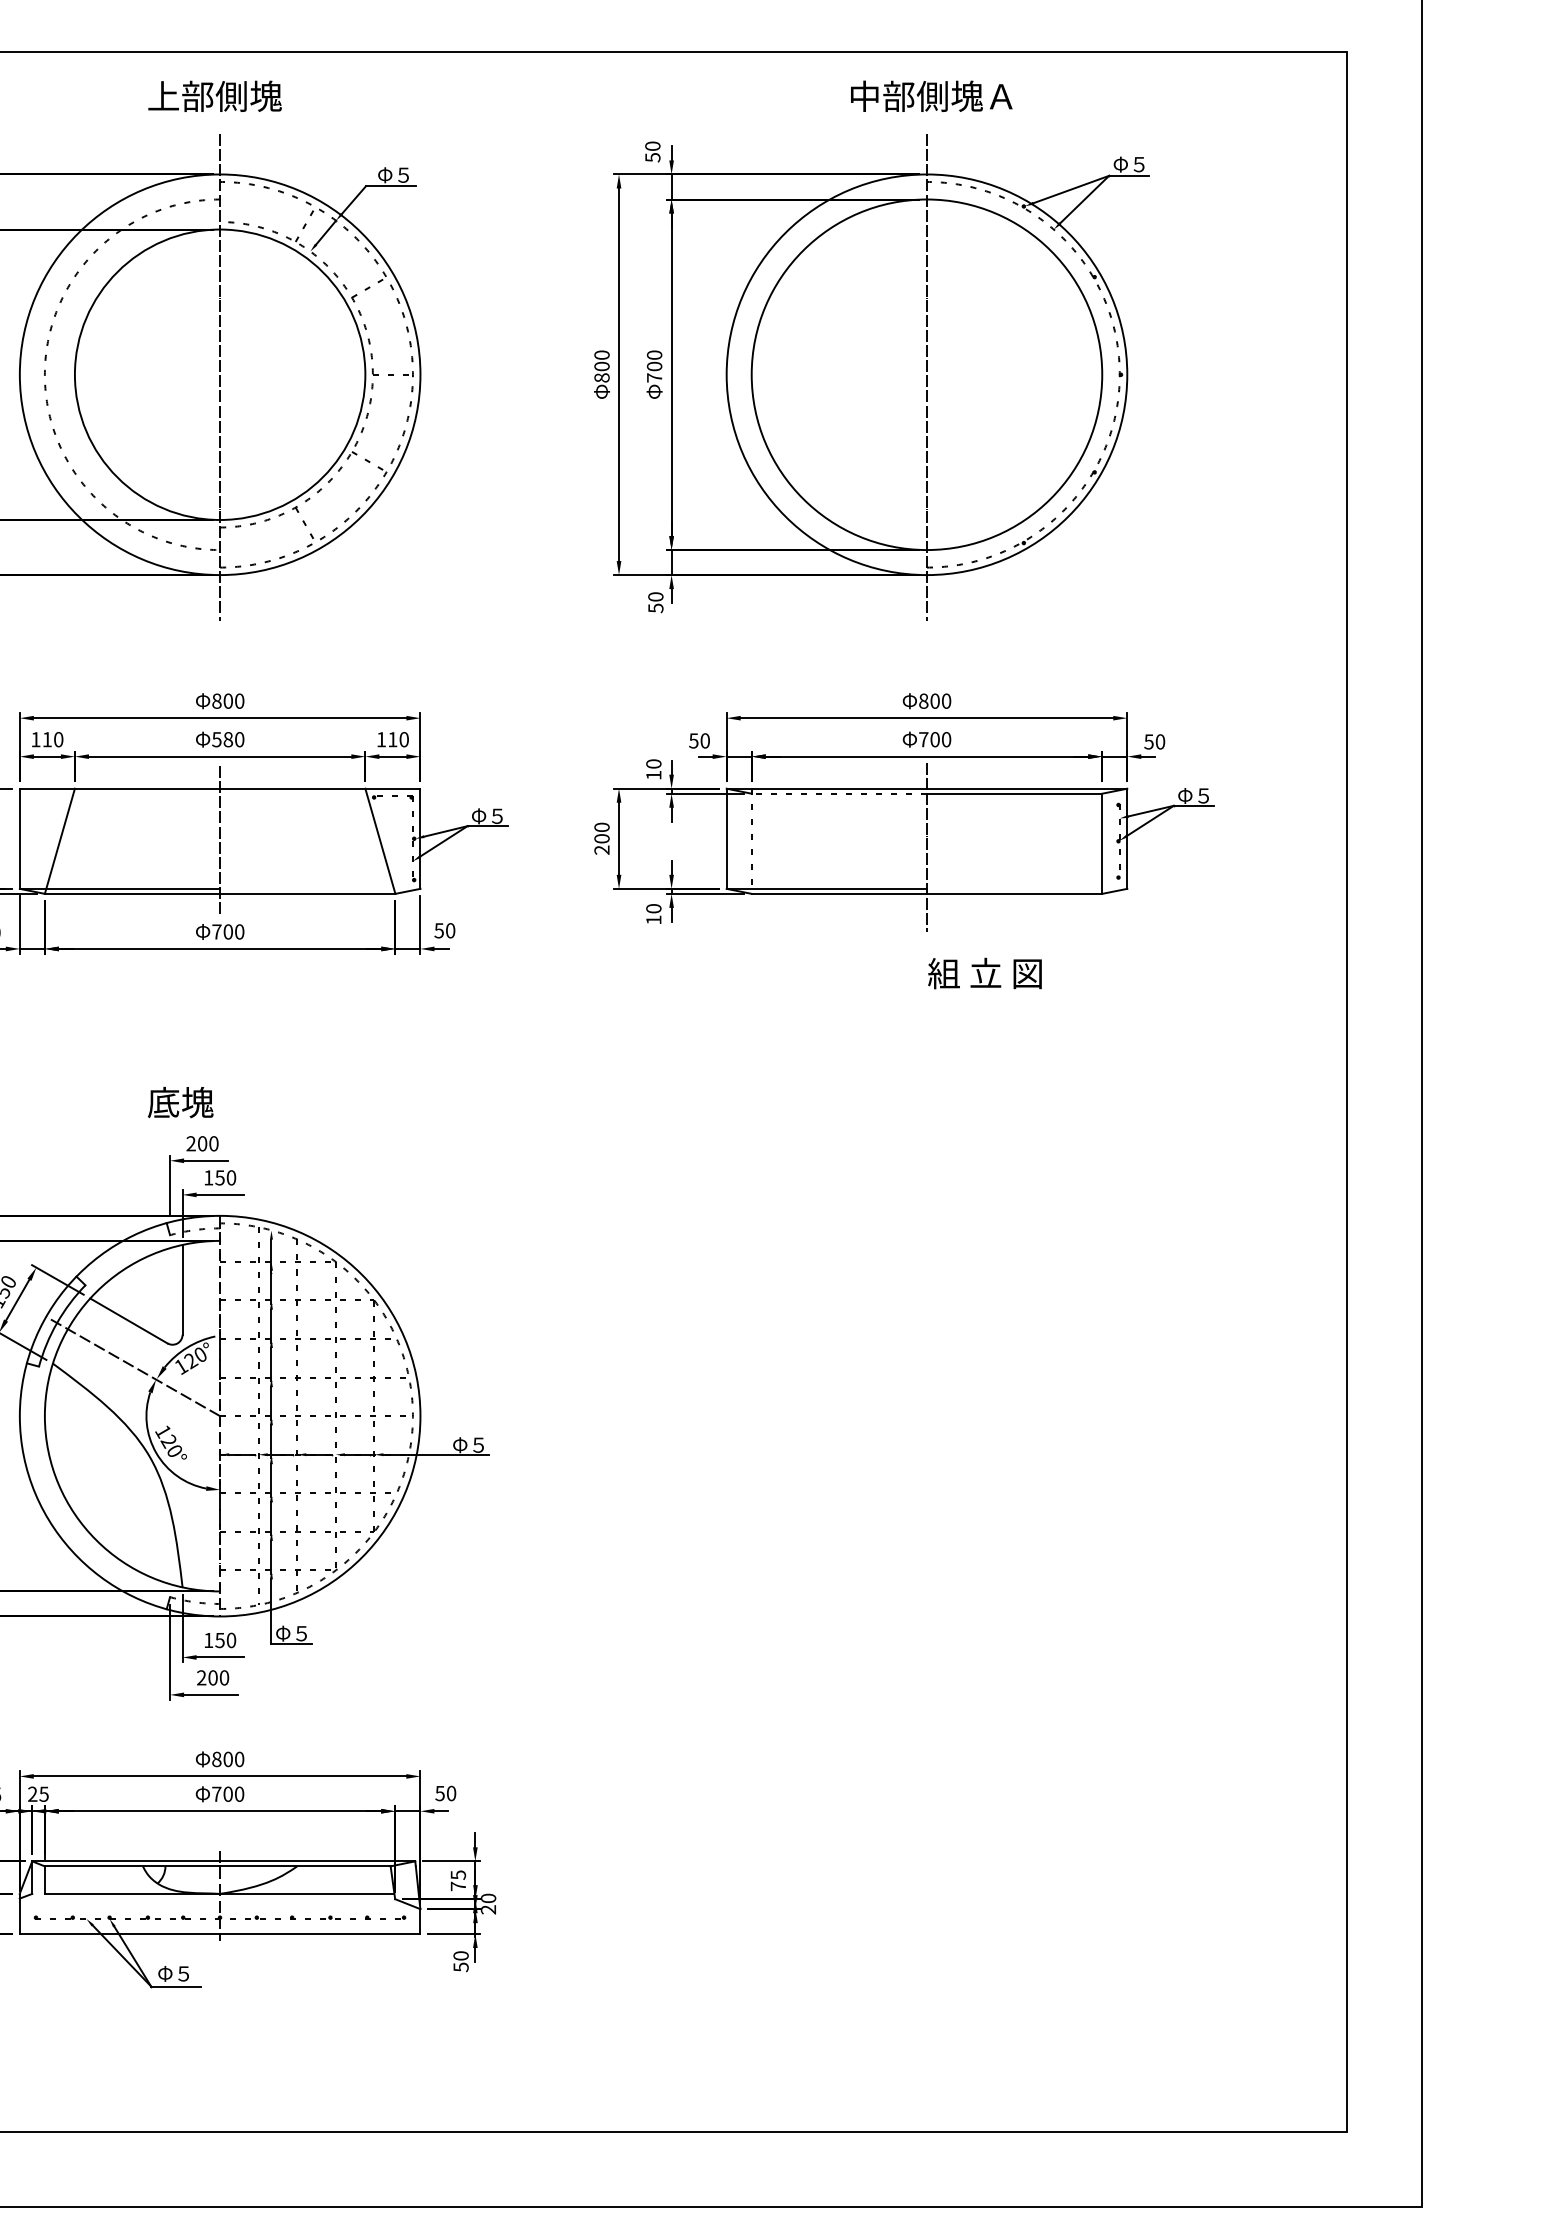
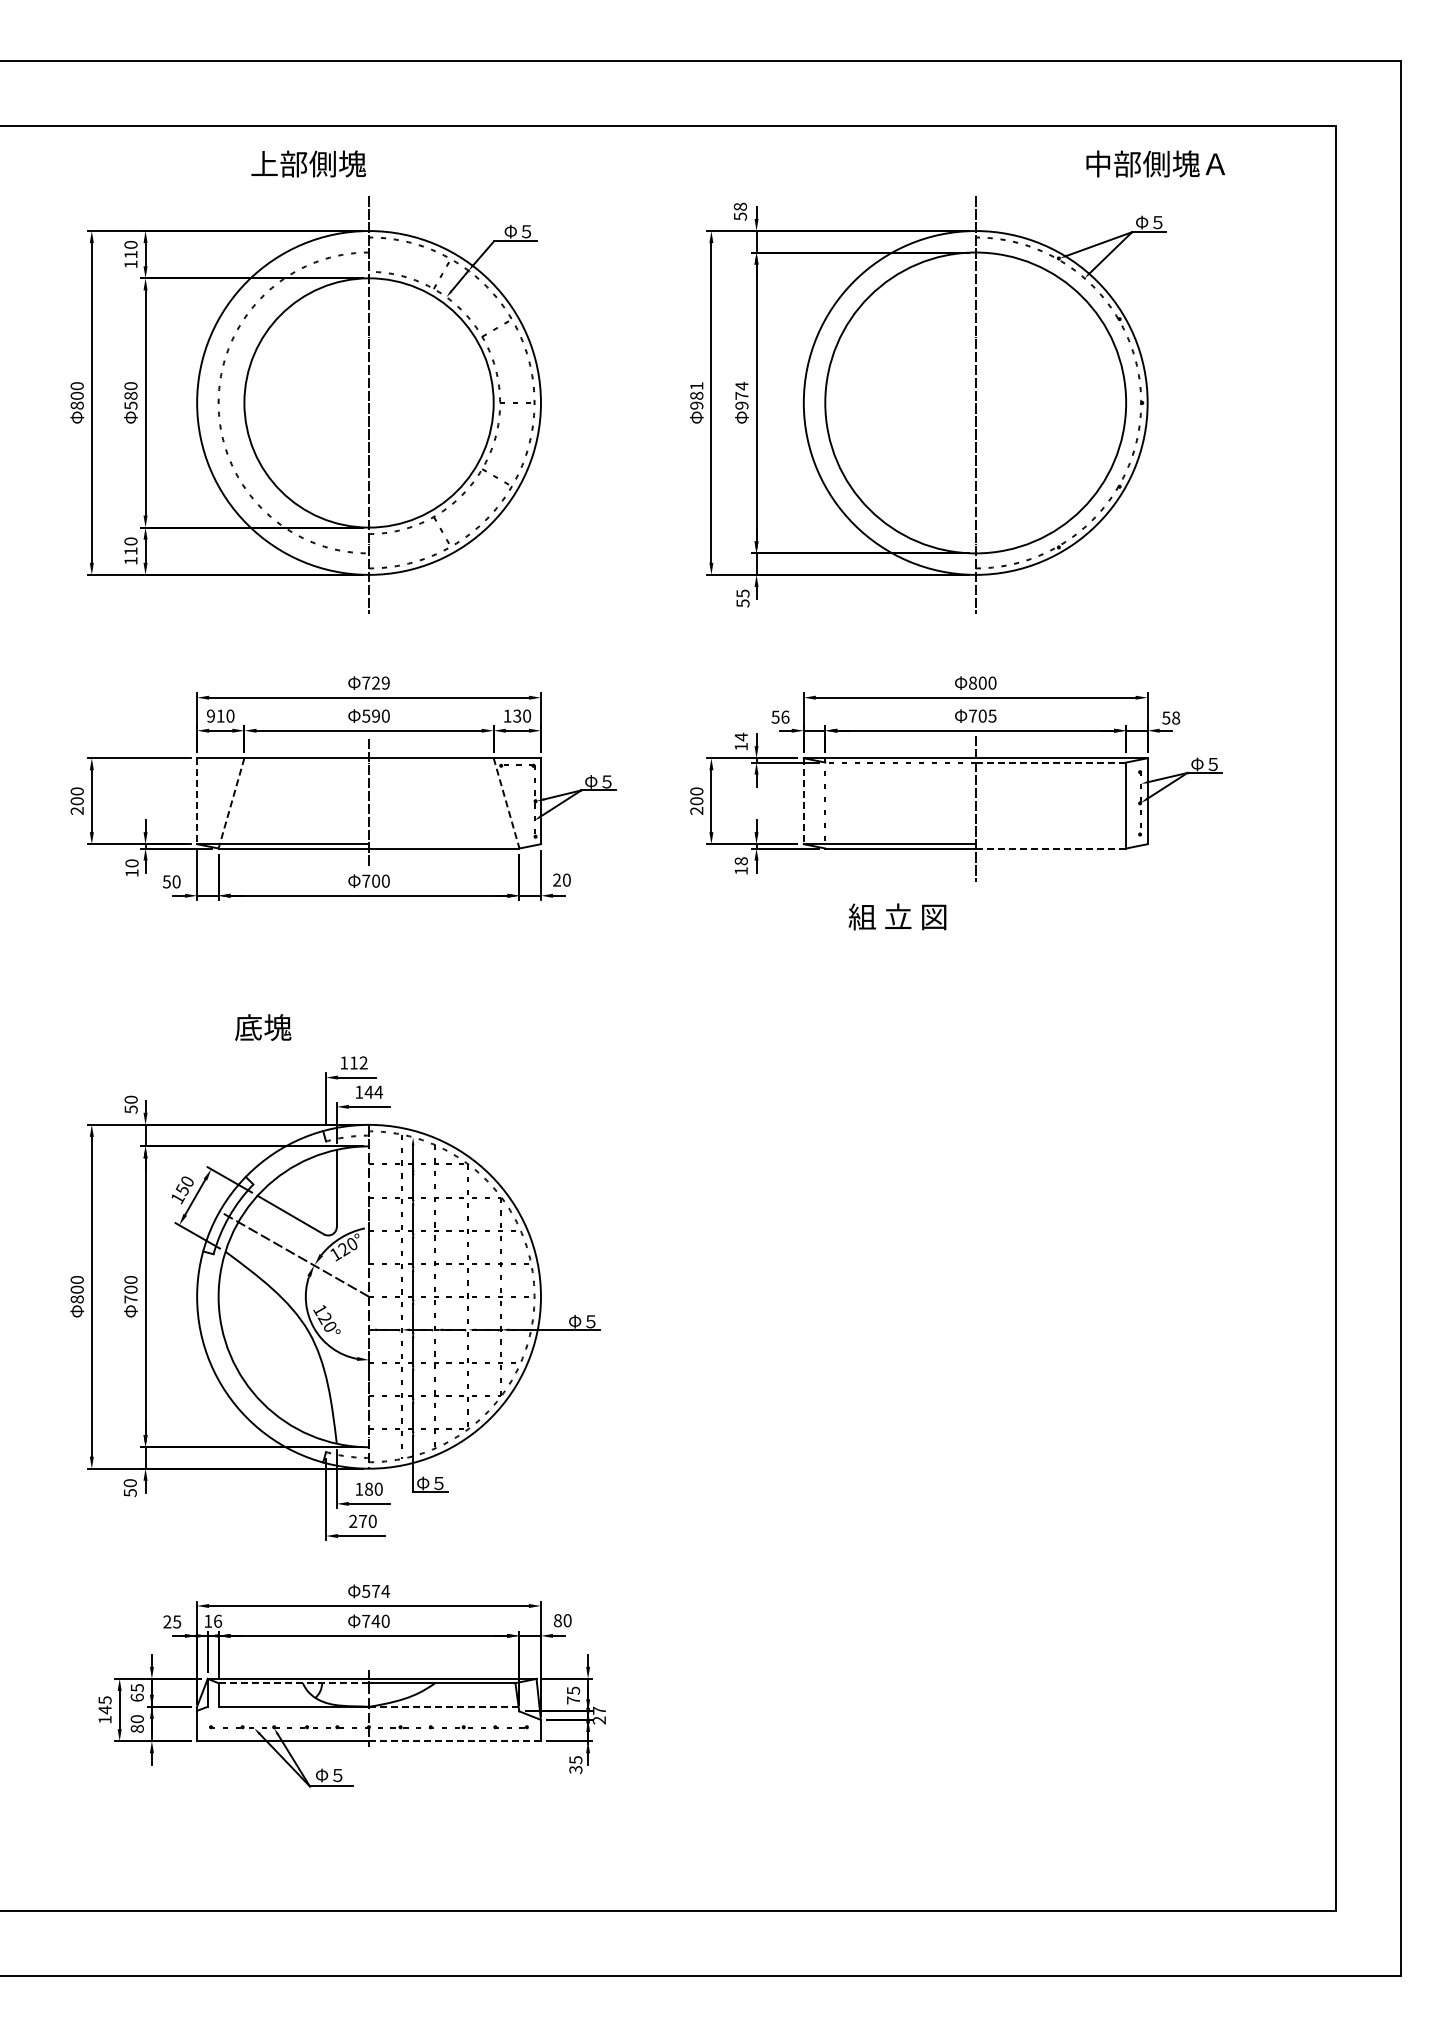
text: (214, 95) -> (308, 163), moved
text: (931, 95) -> (1155, 163), moved
text: (652, 145) -> (740, 206), 50 -> 58
text: (601, 366) -> (696, 395), 800 -> 981
text: (654, 366) -> (741, 395), 700 -> 974
text: (655, 596) -> (742, 593), 50 -> 55
text: (227, 700) -> (375, 682), 800 -> 729
text: (35, 738) -> (210, 715), 110 -> 910
text: (228, 738) -> (376, 715), 580 -> 590
text: (393, 738) -> (517, 715), 110 -> 130
text: (946, 738) -> (992, 715), 700 -> 705
text: (705, 740) -> (785, 716), 50 -> 56
text: (1160, 742) -> (1176, 718), 50 -> 58
text: (652, 763) -> (740, 736), 10 -> 14
line: (1015, 793) -> (1051, 762), solid -> dashed
line: (20, 839) -> (197, 801), solid -> dashed
line: (726, 839) -> (803, 801), solid -> dashed
line: (59, 841) -> (231, 803), solid -> dashed
line: (380, 841) -> (506, 803), solid -> dashed
line: (1014, 893) -> (1050, 848), solid -> dashed
text: (654, 909) -> (741, 861), 10 -> 18
text: (439, 929) -> (557, 879), 50 -> 20
text: (984, 973) -> (897, 916), moved
text: (181, 1102) -> (263, 1027), moved
text: (202, 1143) -> (353, 1062), 200 -> 112
text: (225, 1176) -> (373, 1091), 150 -> 144
text: (219, 1639) -> (368, 1488), 150 -> 180
text: (213, 1677) -> (363, 1521), 200 -> 270
text: (228, 1758) -> (376, 1590), 800 -> 574
text: (38, 1793) -> (213, 1620), 25 -> 16
text: (227, 1793) -> (375, 1620), 700 -> 740
text: (439, 1793) -> (557, 1620), 50 -> 80
line: (132, 1866) -> (293, 1683), solid -> dashed
line: (306, 1893) -> (443, 1706), solid -> dashed
text: (488, 1898) -> (599, 1710), 20 -> 27
line: (319, 1934) -> (454, 1741), solid -> dashed
text: (460, 1961) -> (575, 1764), 50 -> 35

